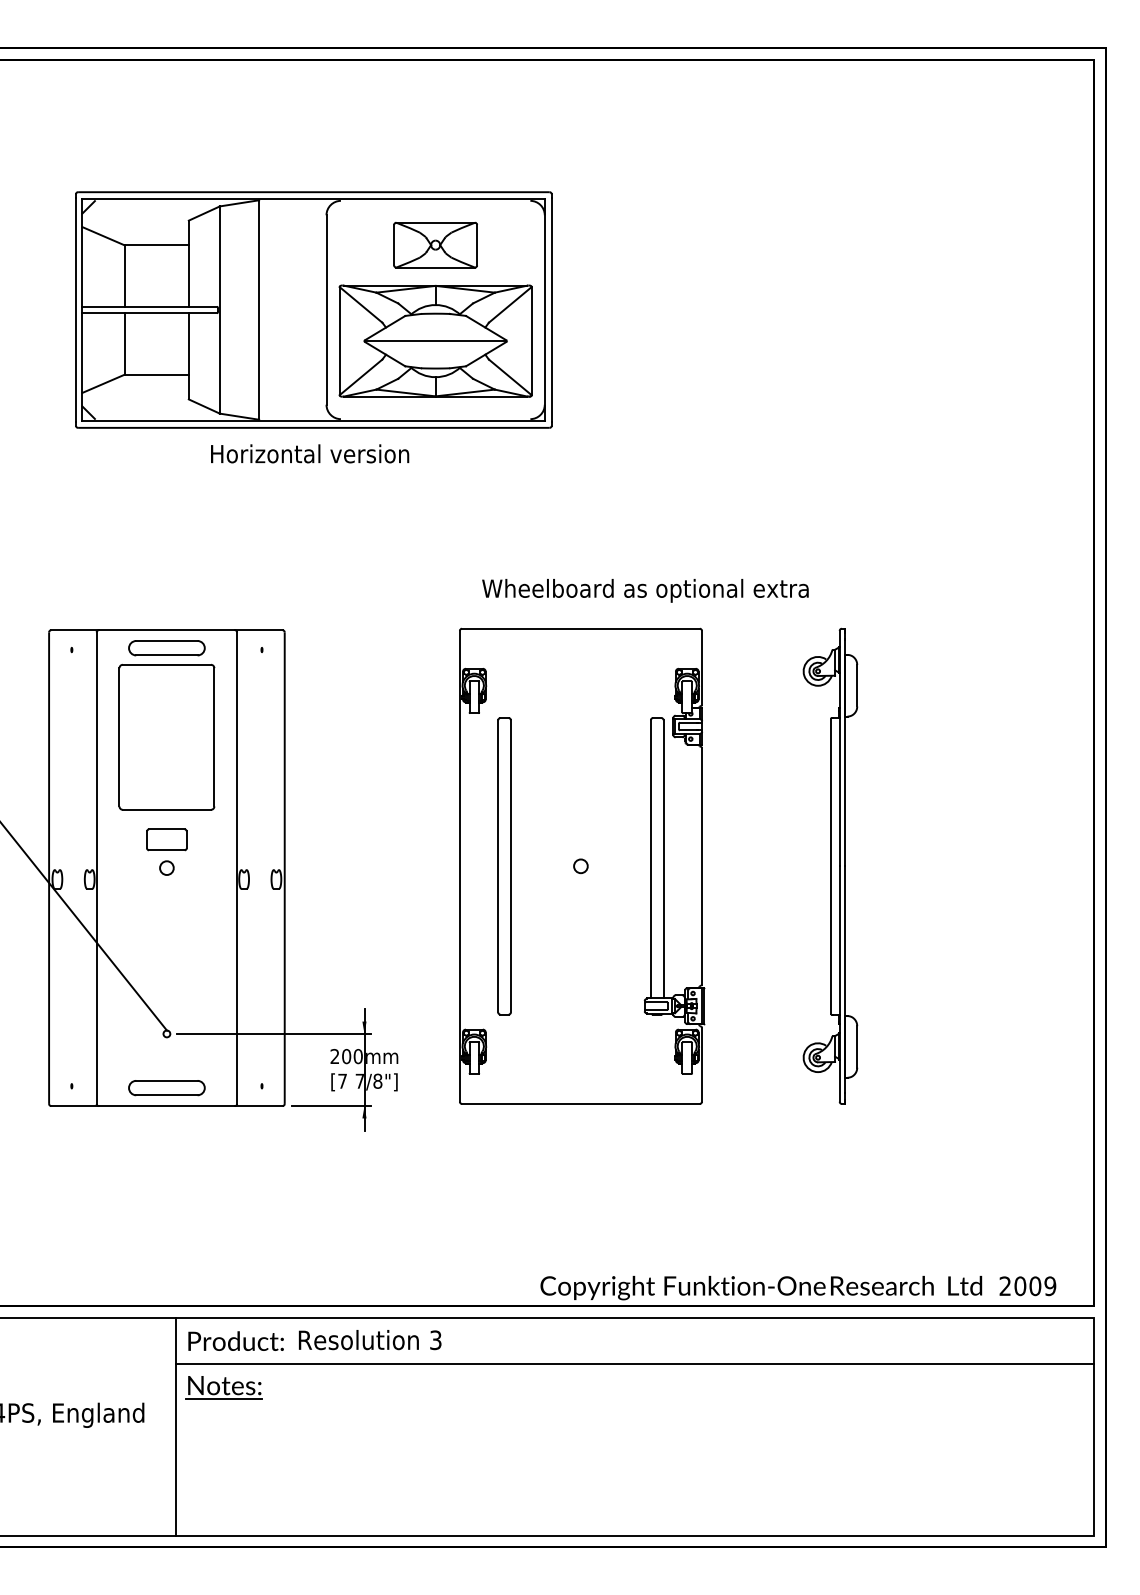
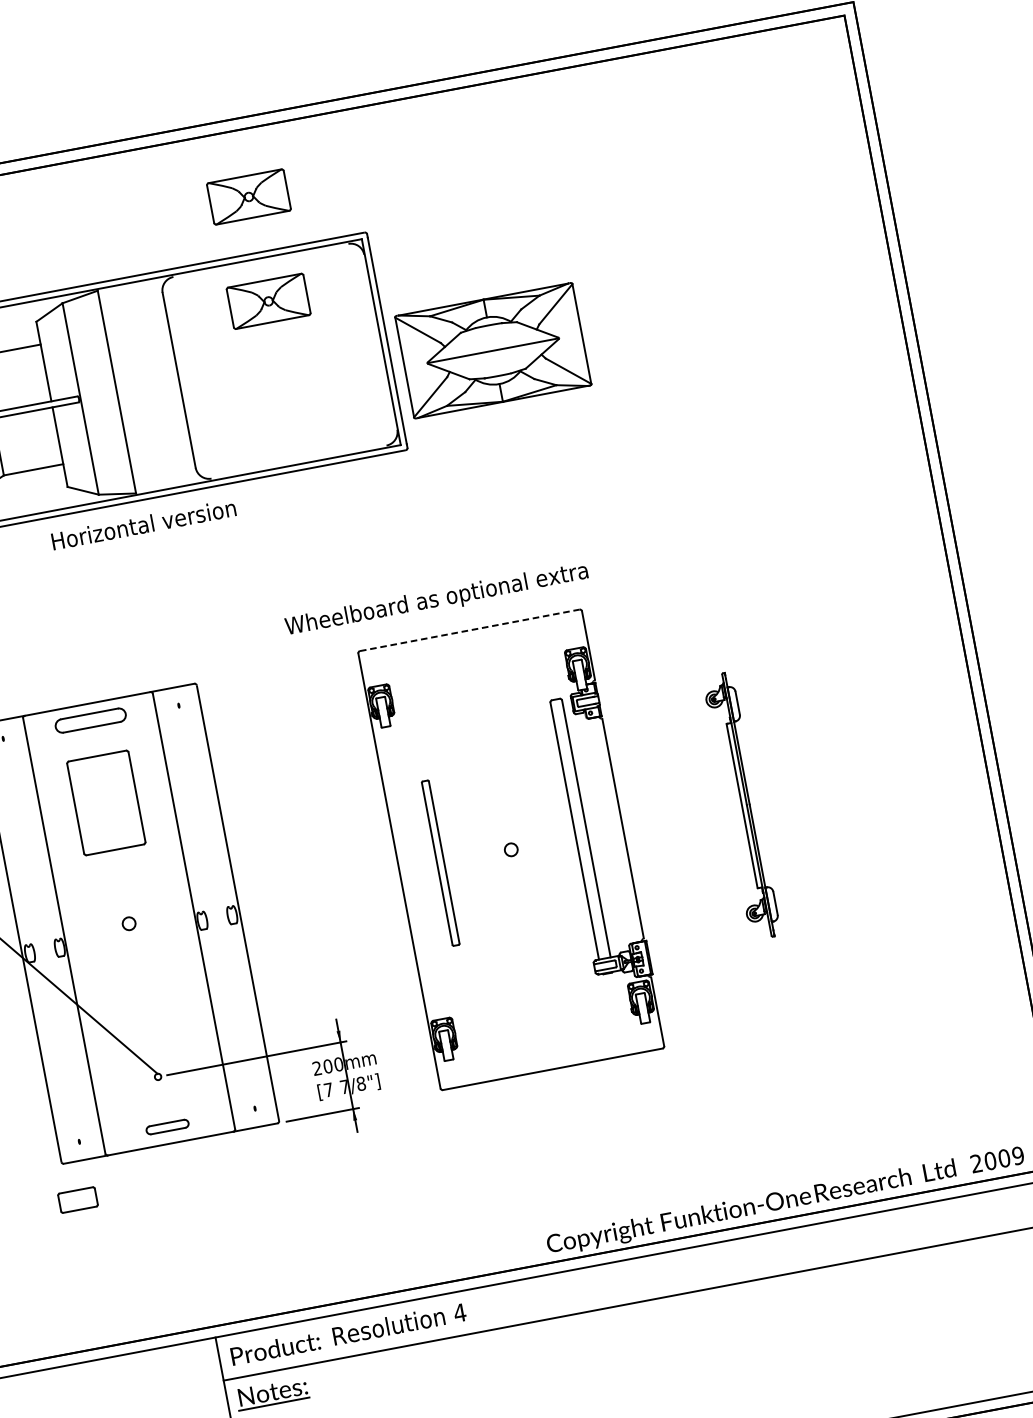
part: (435, 131) -> (248, 196), added
part: (435, 340) -> (493, 350), moved
text: (310, 453) -> (144, 524), moved
text: (645, 590) -> (436, 599), moved
line: (580, 628) -> (469, 630), solid -> dashed
part: (166, 737) -> (105, 803), size x0.7
part: (166, 839) -> (77, 1199), moved
part: (830, 865) -> (741, 805), size x0.6
part: (504, 866) -> (440, 863), size x0.6
part: (166, 1088) -> (167, 1127), size x0.6
text: (435, 1340) -> (459, 1313), 3 -> 4

